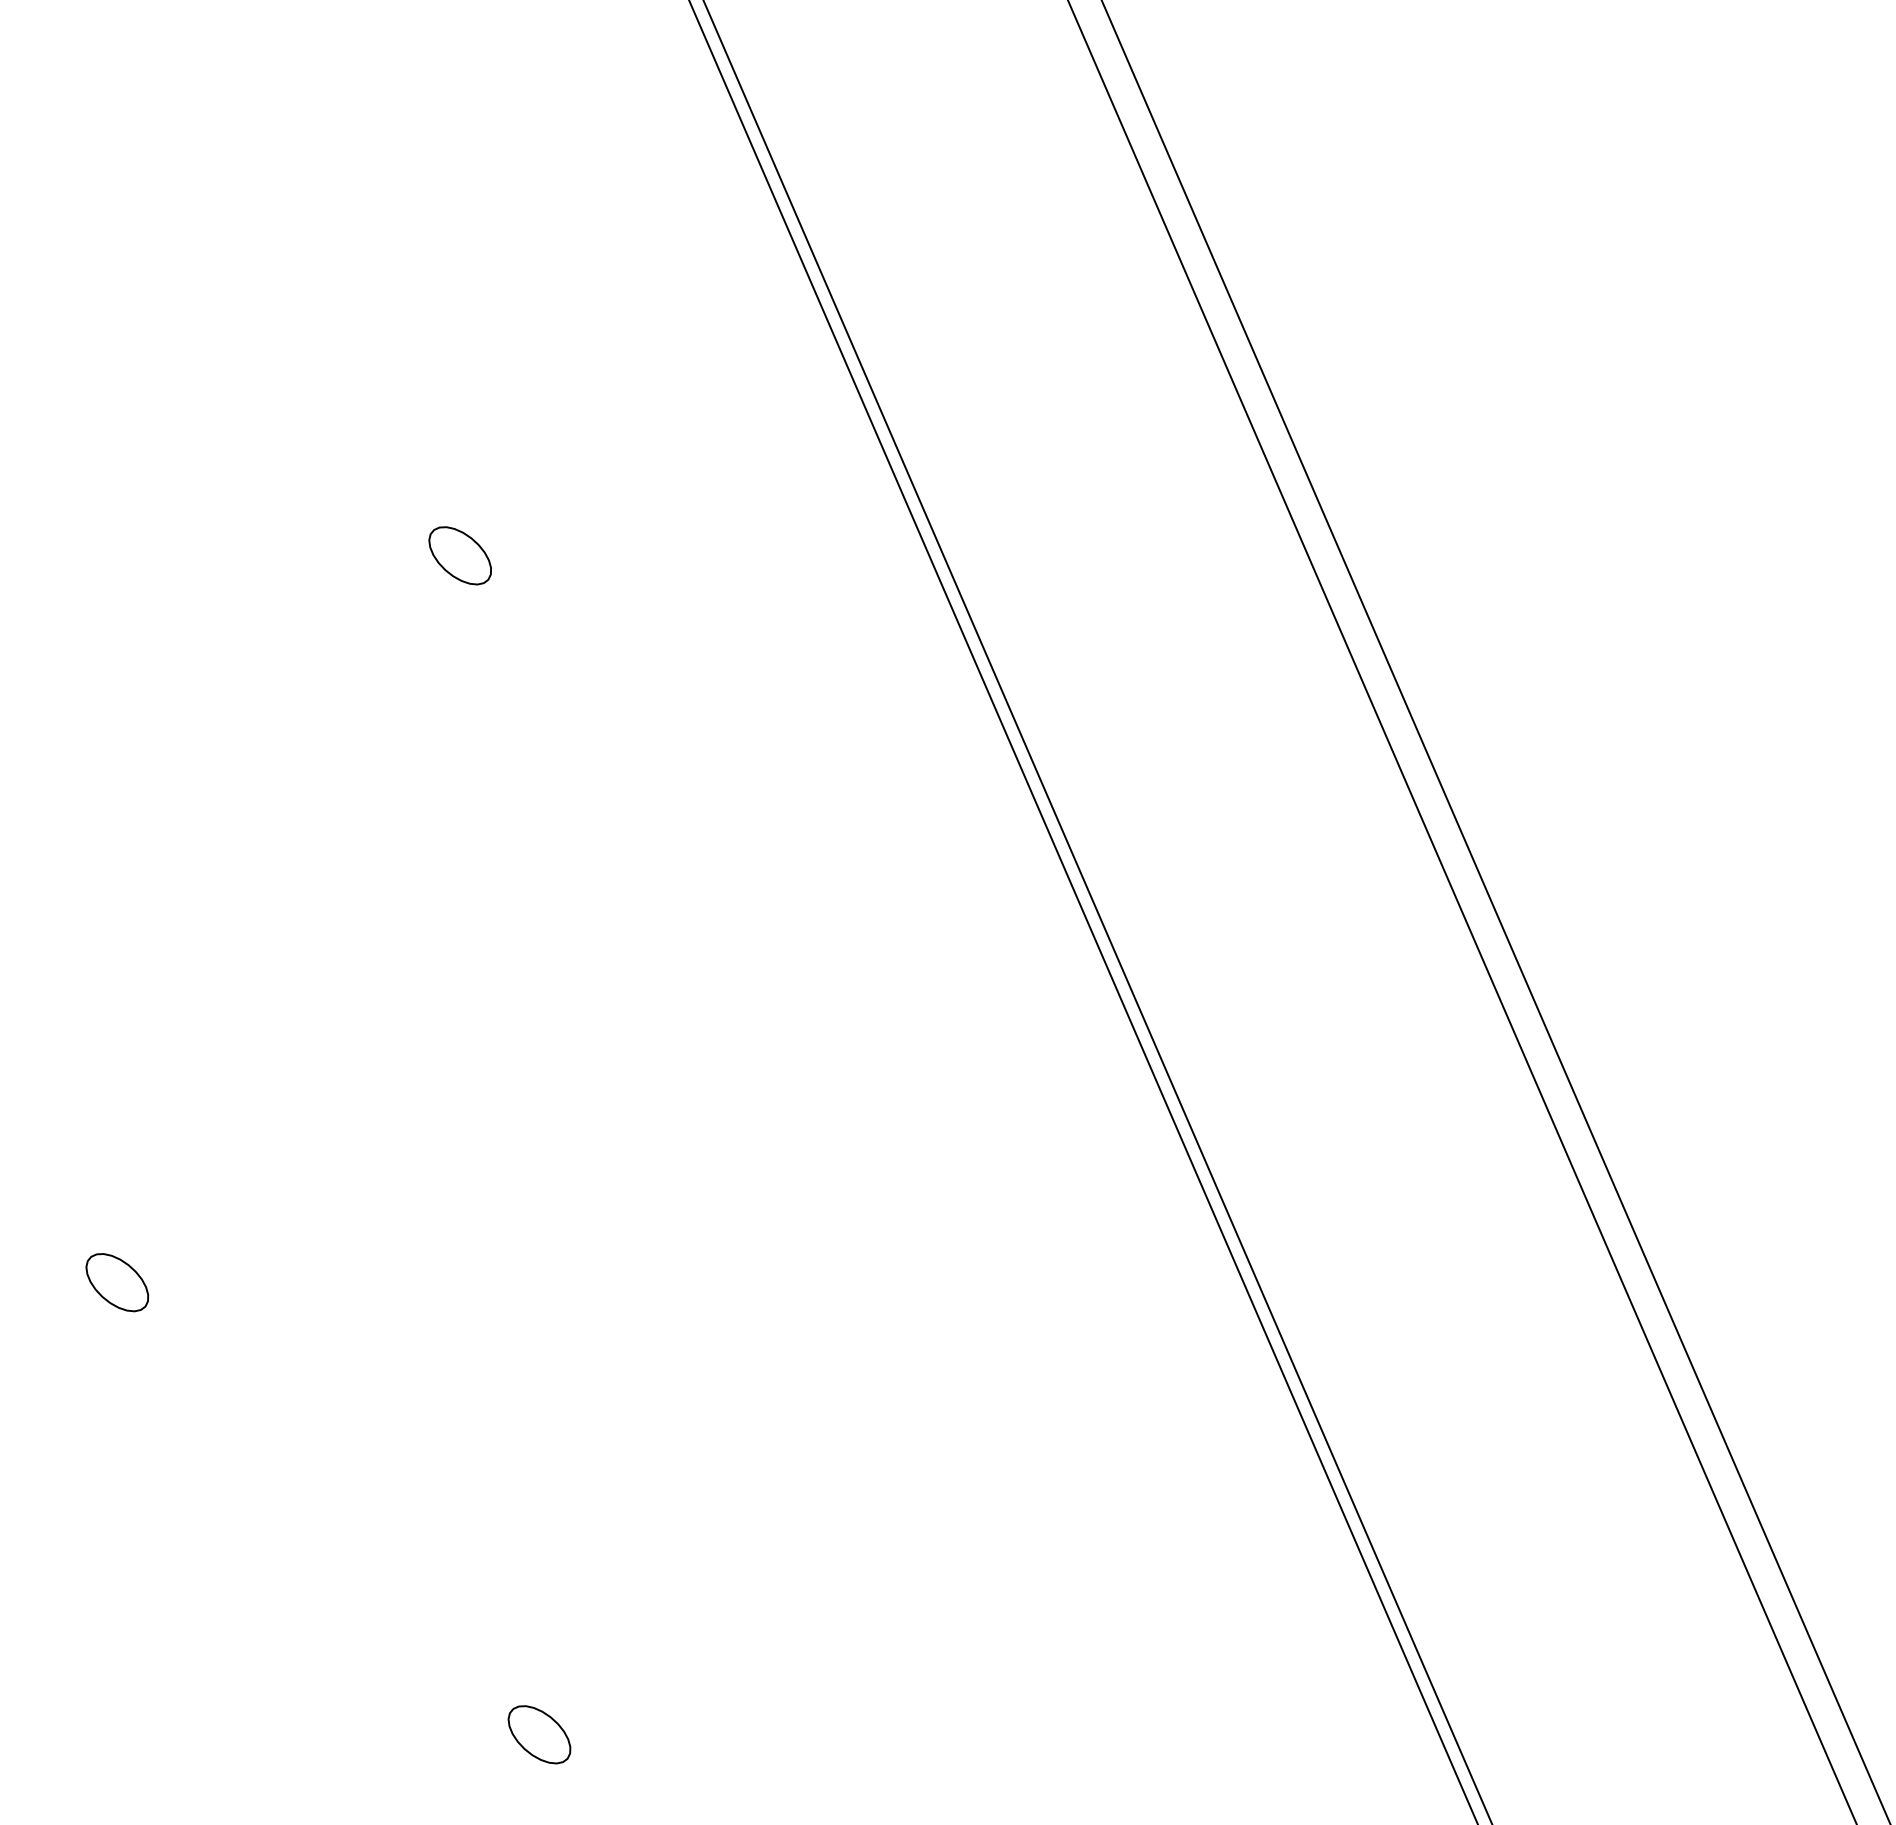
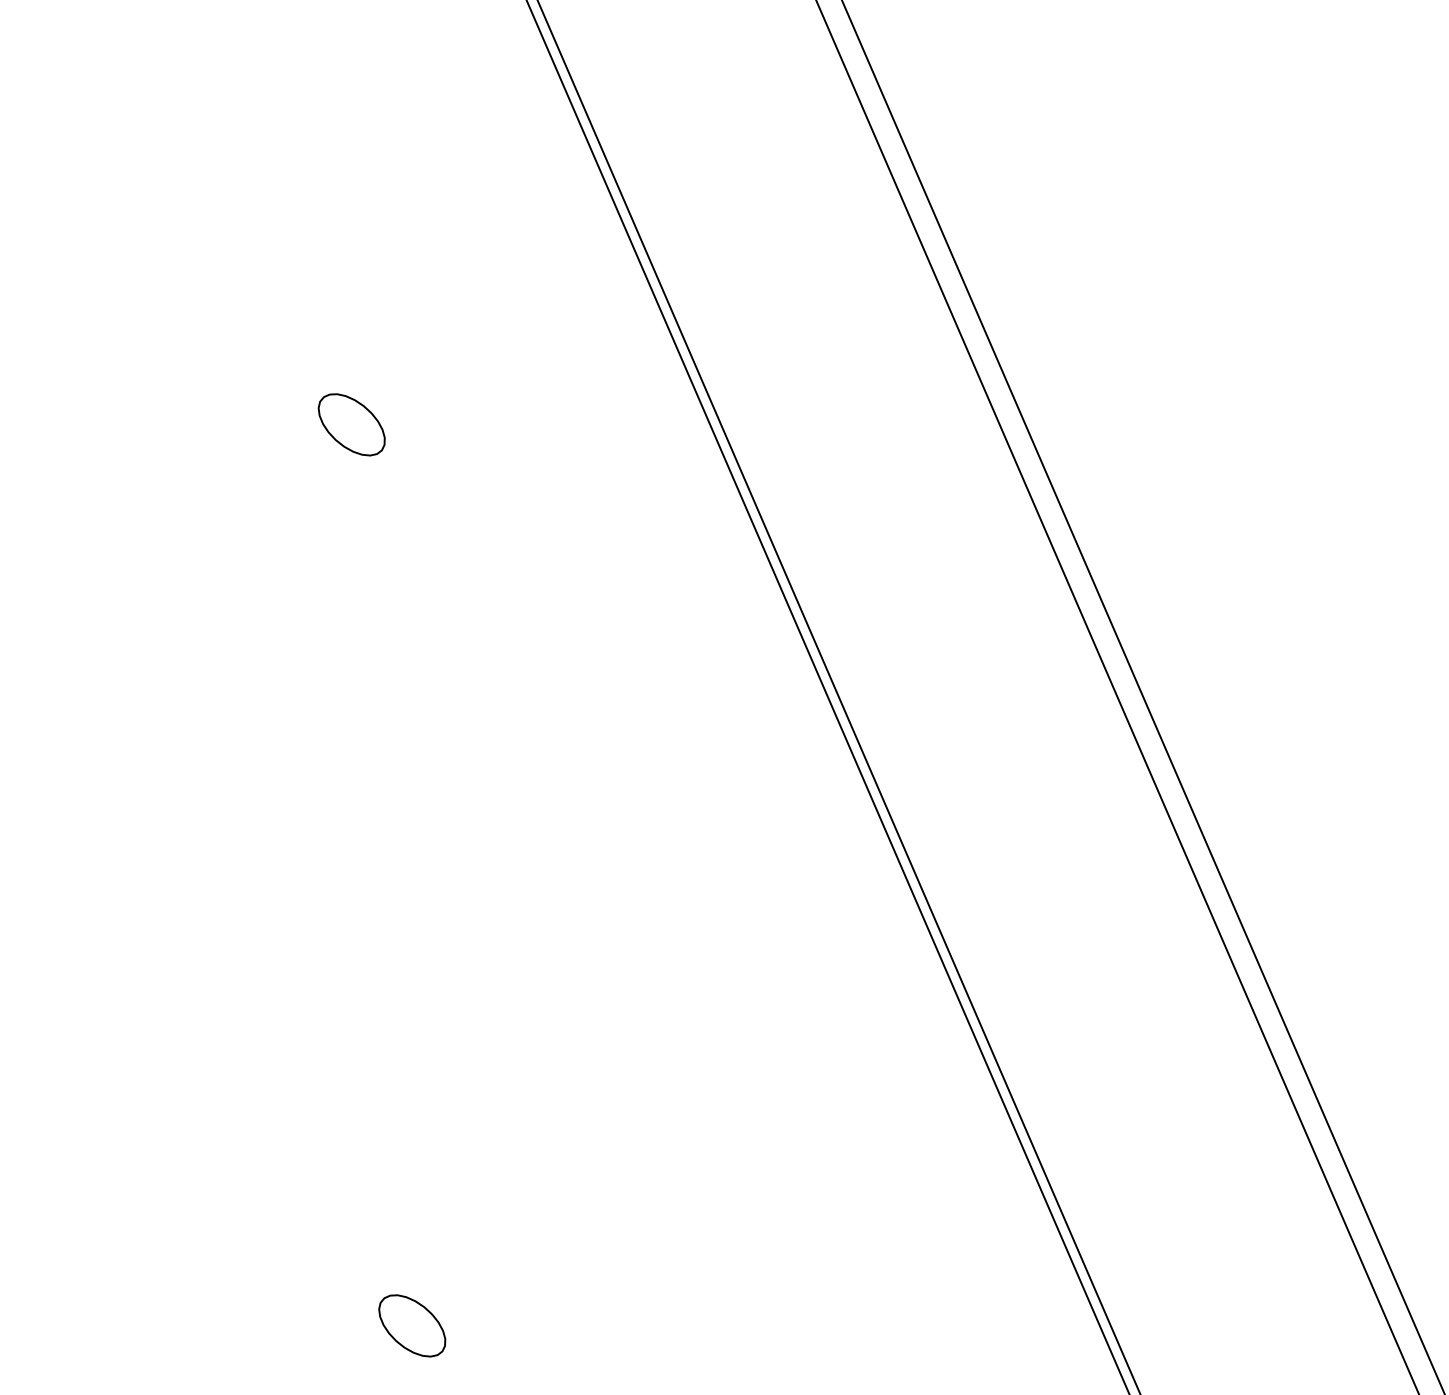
part: (459, 555) -> (351, 424), size x1.4
part: (117, 1282) -> (89, 980), removed
part: (539, 1734) -> (412, 1325), size x1.4

